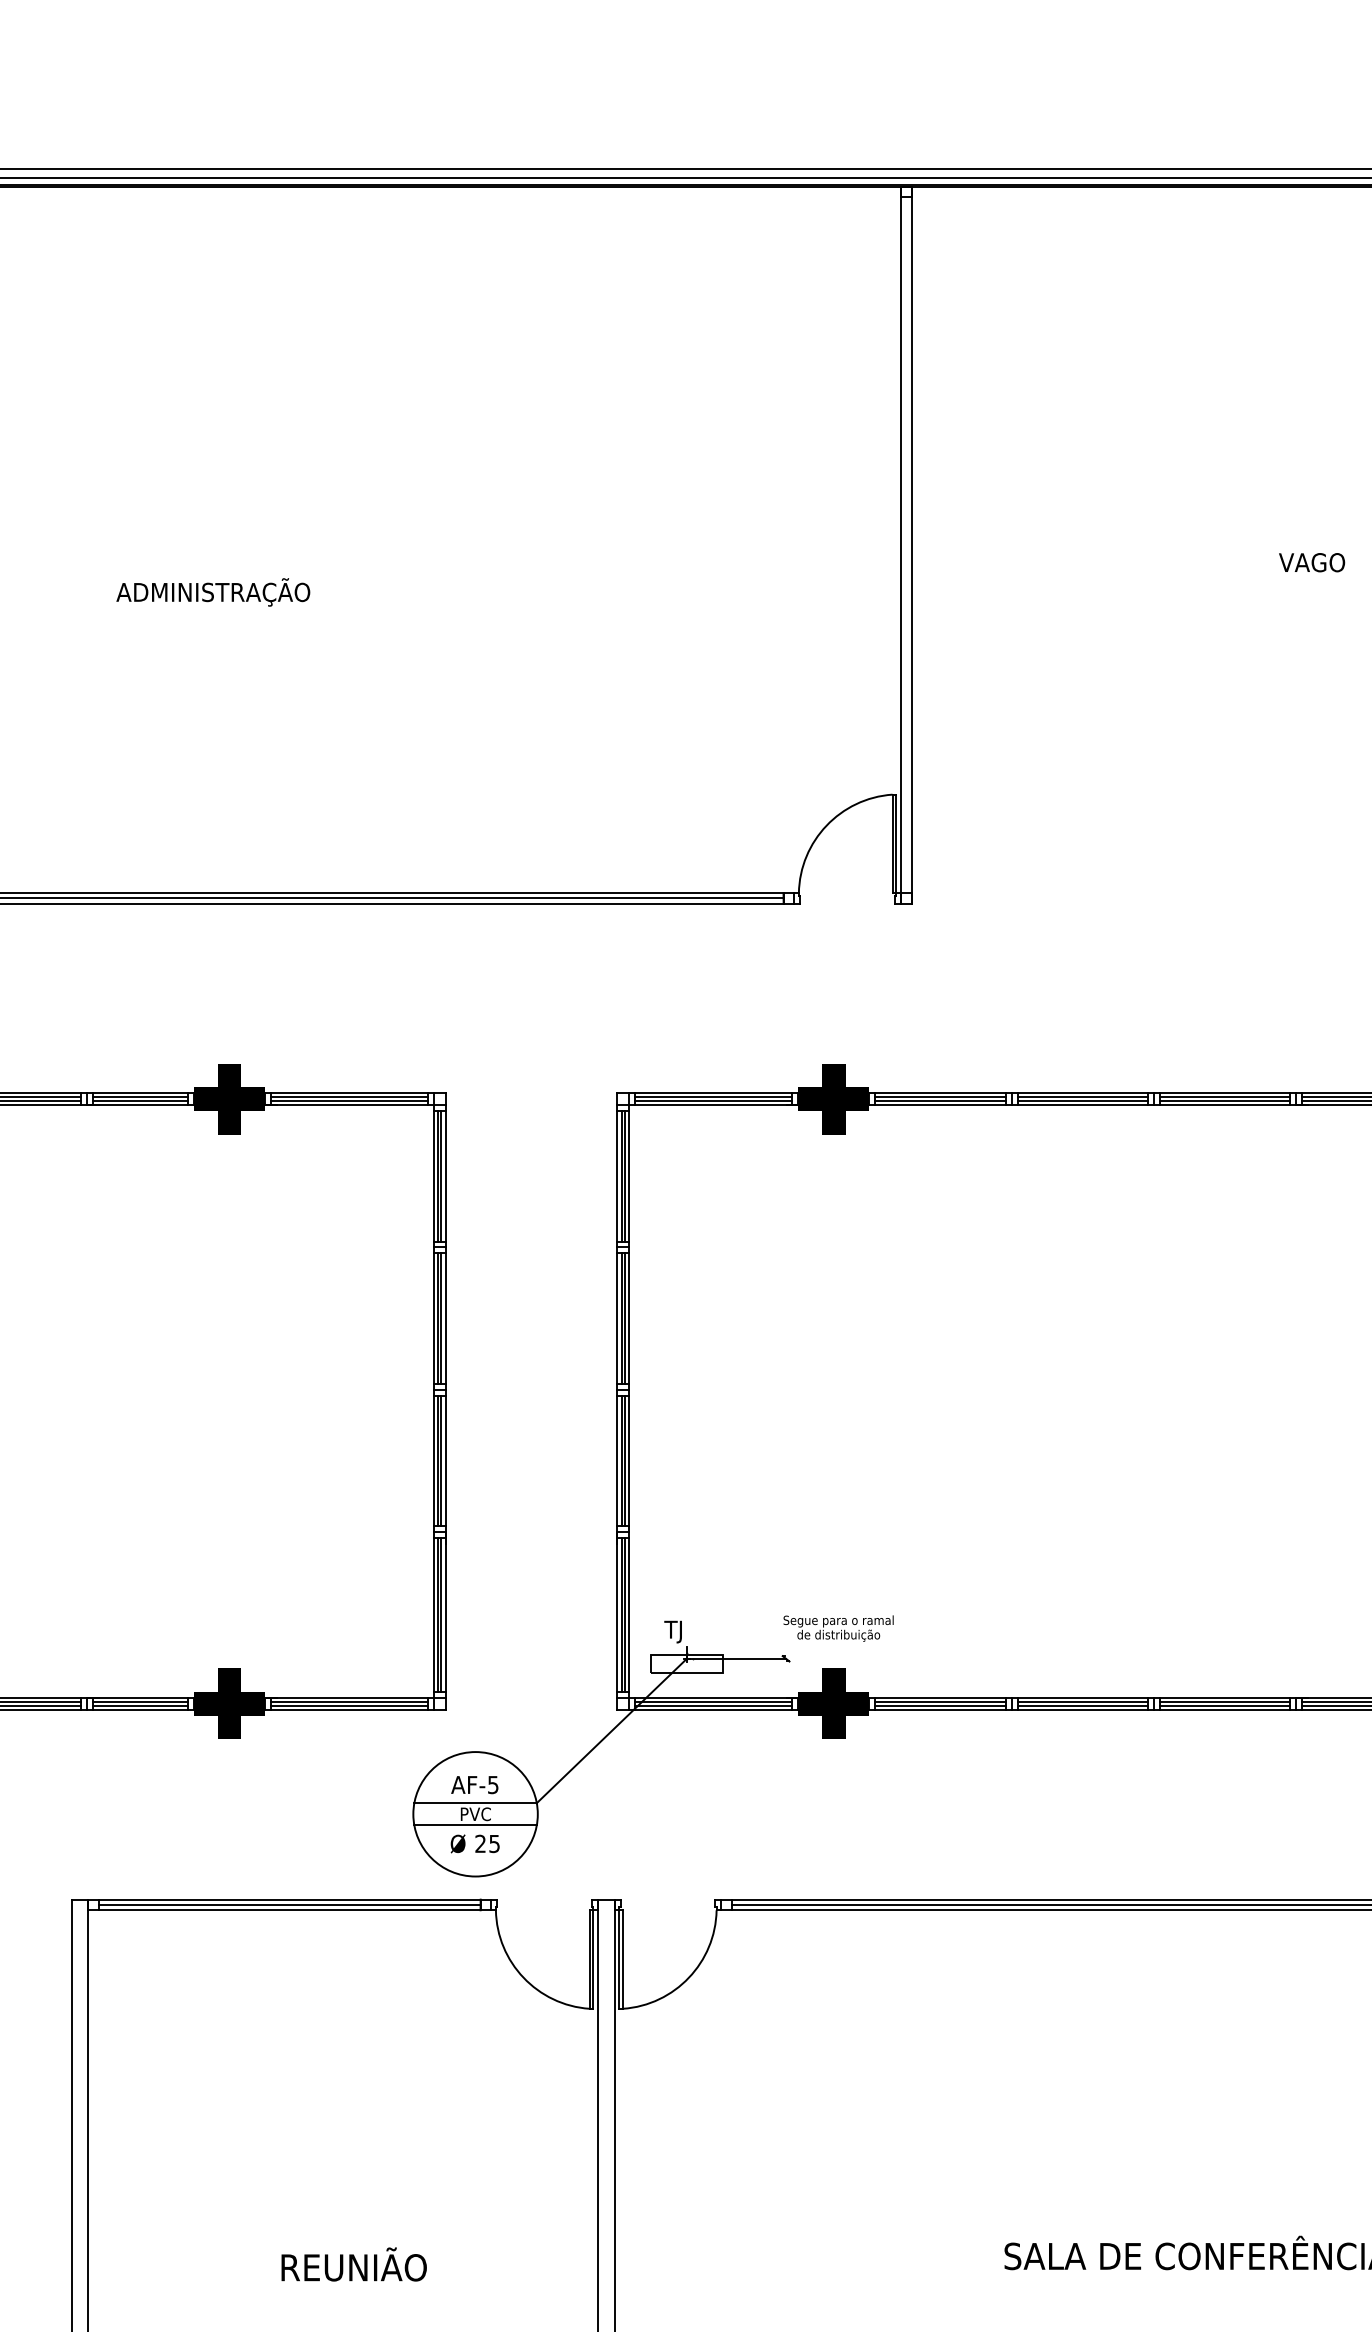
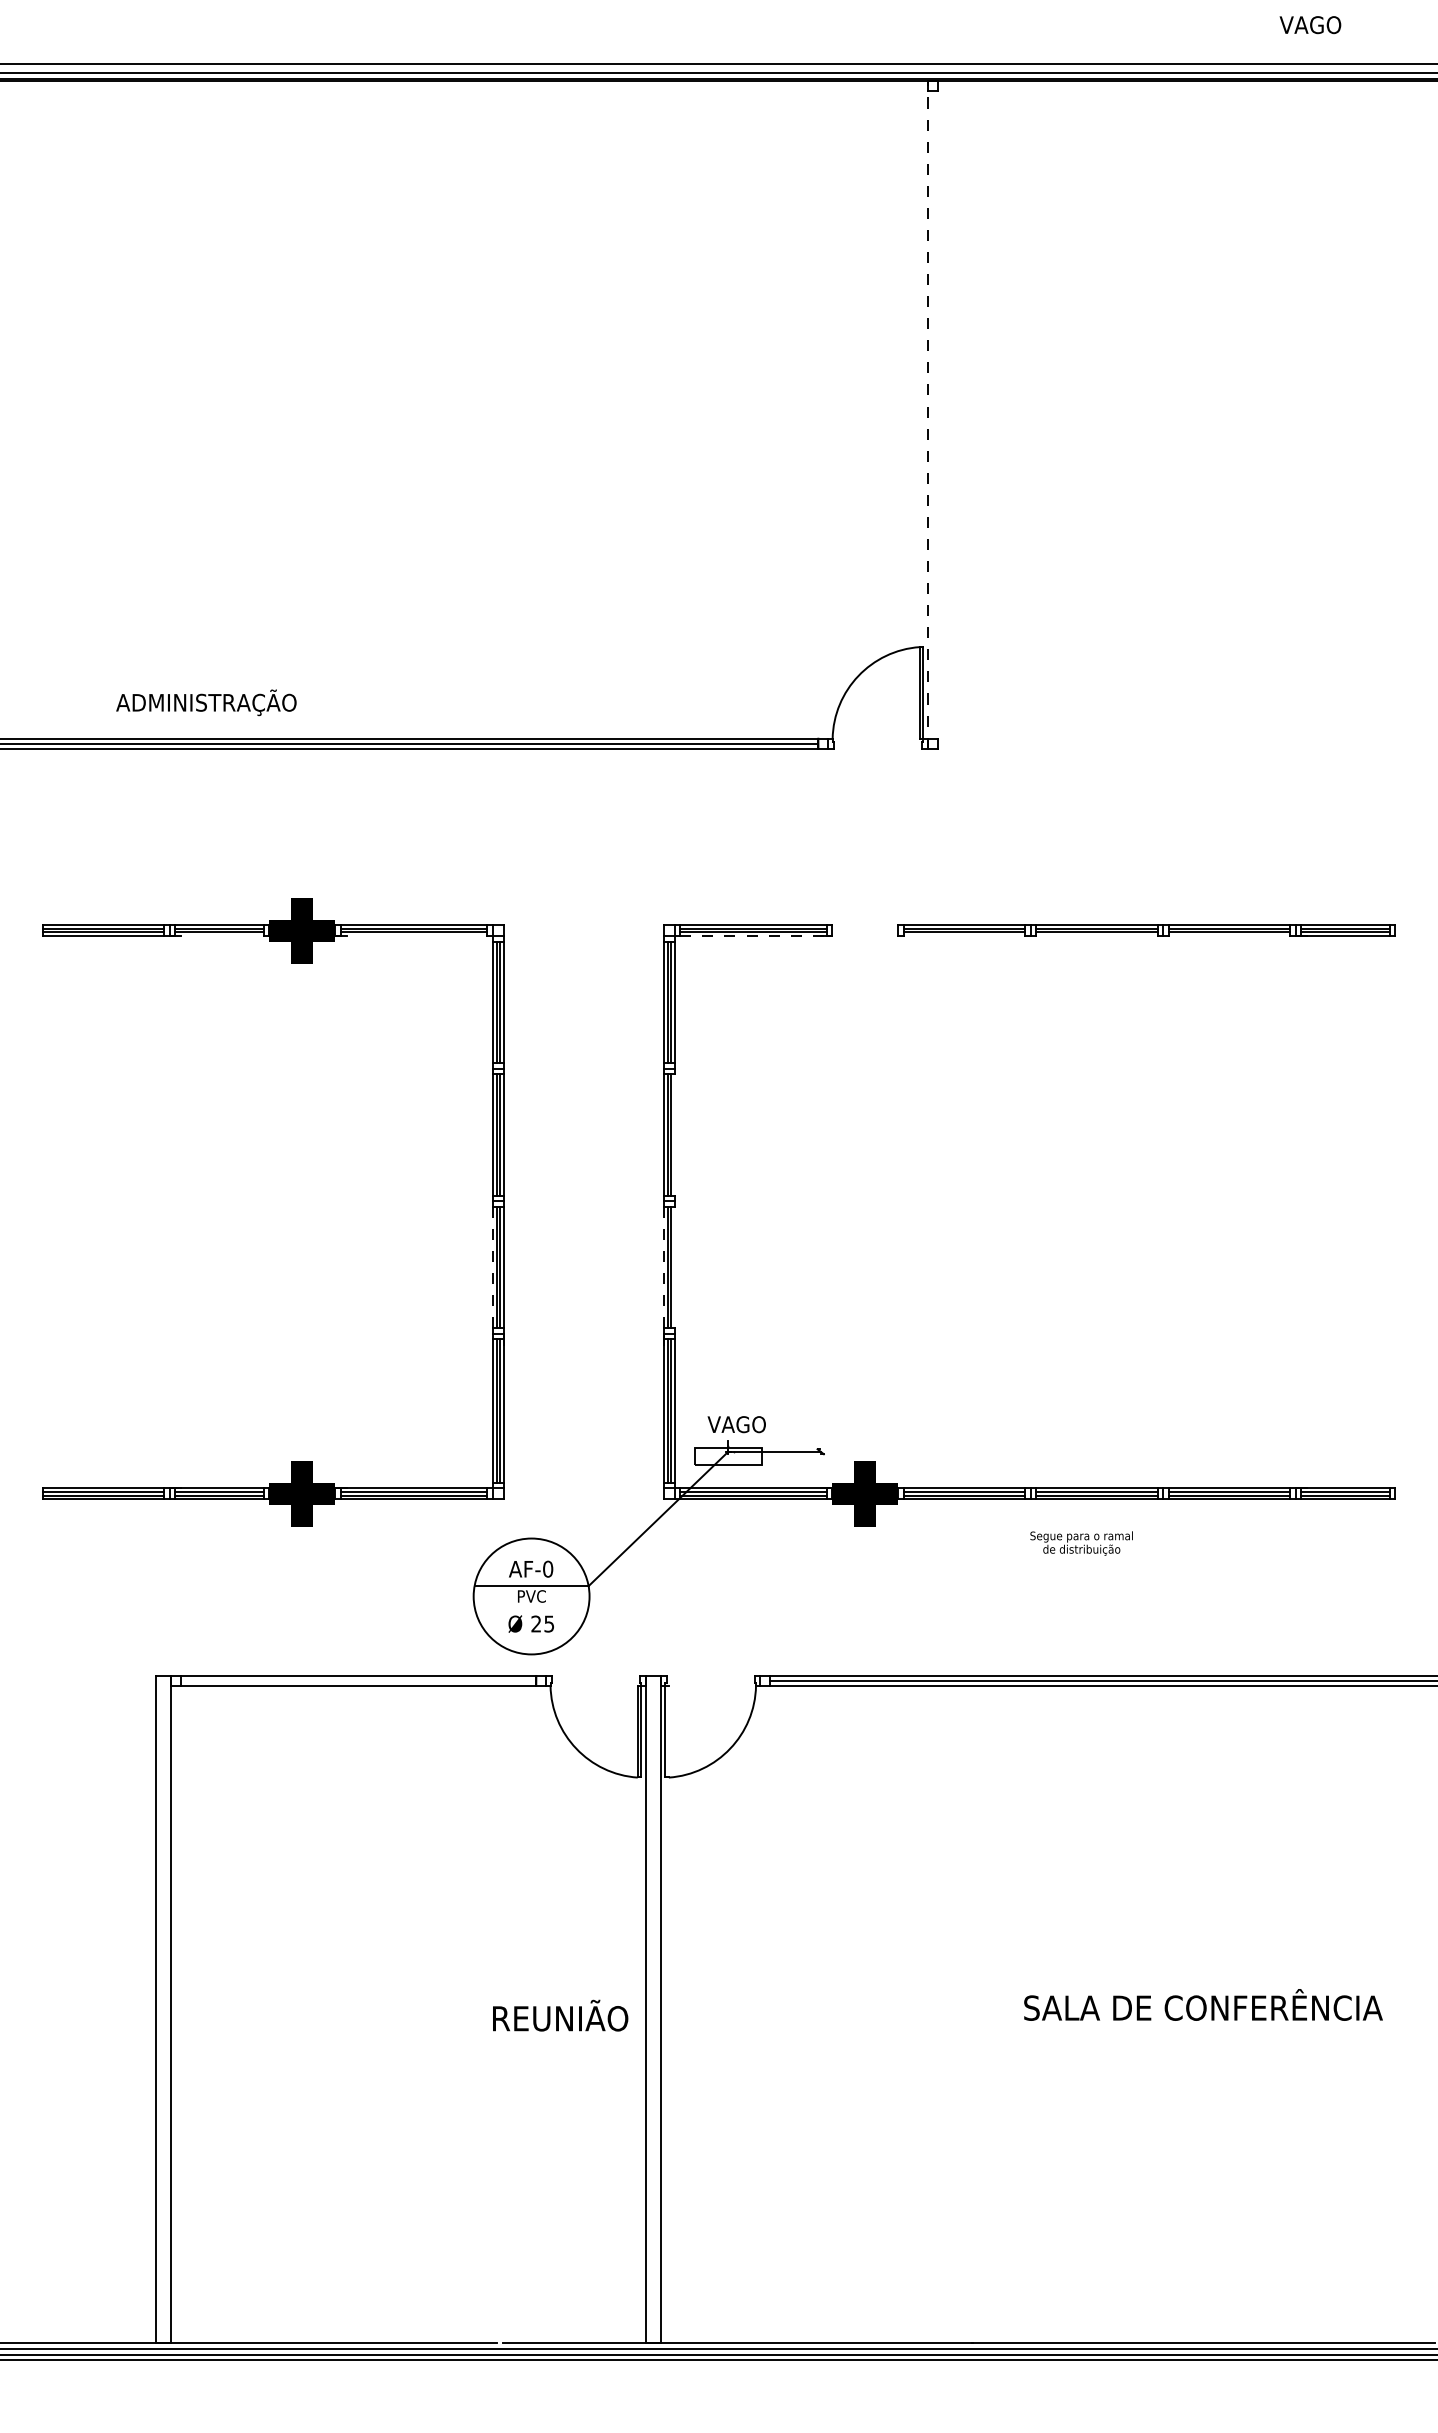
line: (900, 544) -> (927, 414), solid -> dashed
line: (911, 544) -> (937, 414), removed
text: (1312, 563) -> (1310, 25), moved
text: (213, 592) -> (206, 702), moved
fill: (834, 1099) -> (865, 930), removed
line: (140, 1105) -> (219, 936), removed
line: (349, 1105) -> (414, 936), removed
line: (713, 1105) -> (753, 936), solid -> dashed
line: (940, 1105) -> (964, 936), removed
line: (1082, 1105) -> (1096, 936), removed
line: (1225, 1105) -> (1229, 936), removed
line: (629, 1318) -> (674, 1134), removed
line: (433, 1460) -> (492, 1267), solid -> dashed
line: (617, 1460) -> (663, 1267), solid -> dashed
line: (629, 1460) -> (674, 1267), removed
text: (838, 1628) -> (1081, 1543), moved
text: (695, 1631) -> (736, 1426), TJ -> VAGO
text: (493, 1784) -> (548, 1568), AF-5 -> AF-0
line: (475, 1825) -> (531, 1606), removed
line: (289, 1904) -> (358, 1680), removed
line: (622, 1959) -> (668, 1731), removed
text: (354, 2264) -> (560, 2015), moved

